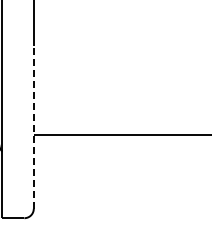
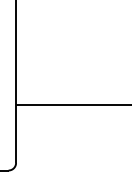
line: (33, 127) -> (15, 98), dashed -> solid

